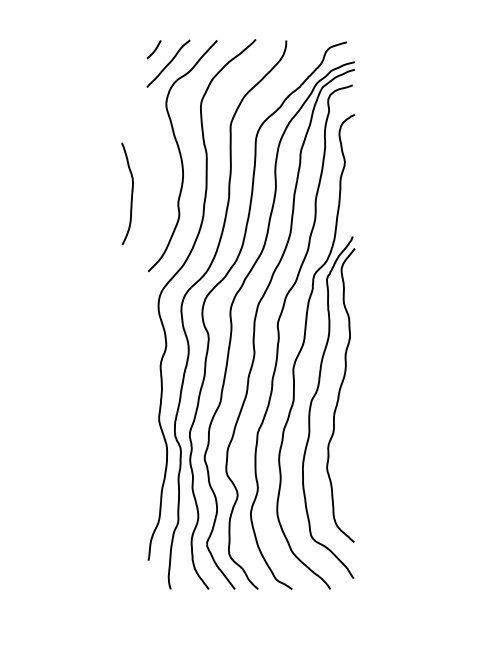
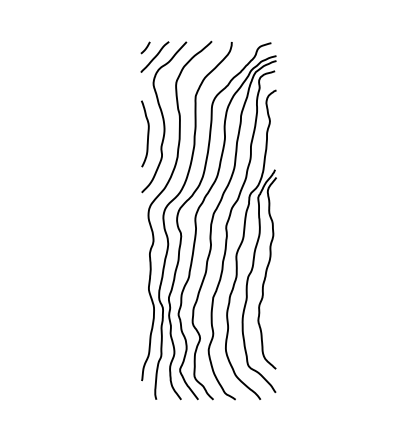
curve: (130, 193) -> (147, 133), moved

